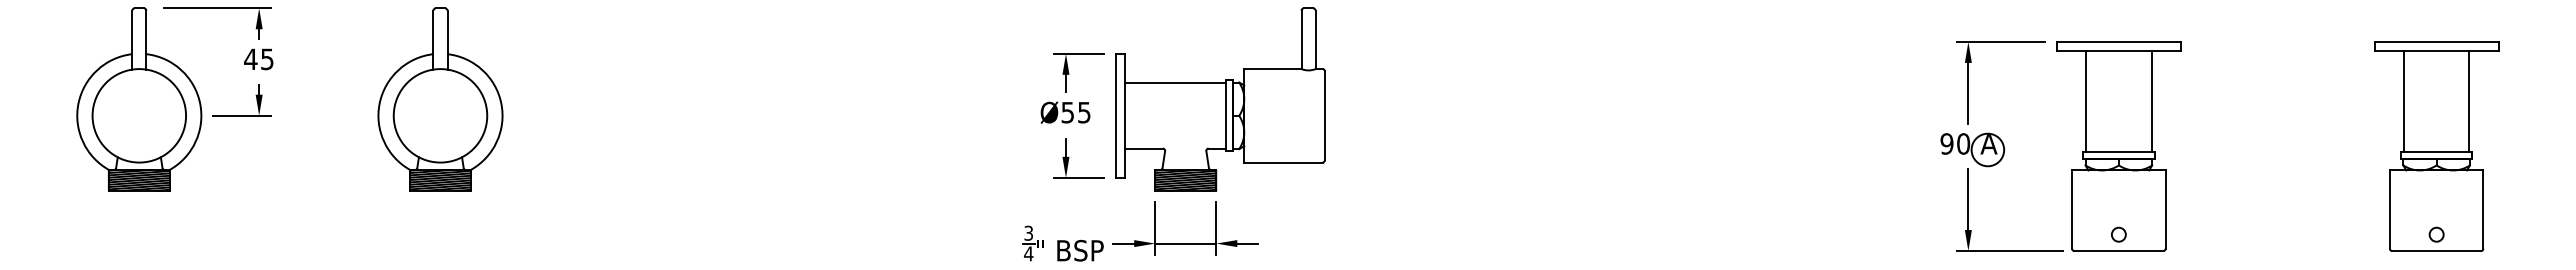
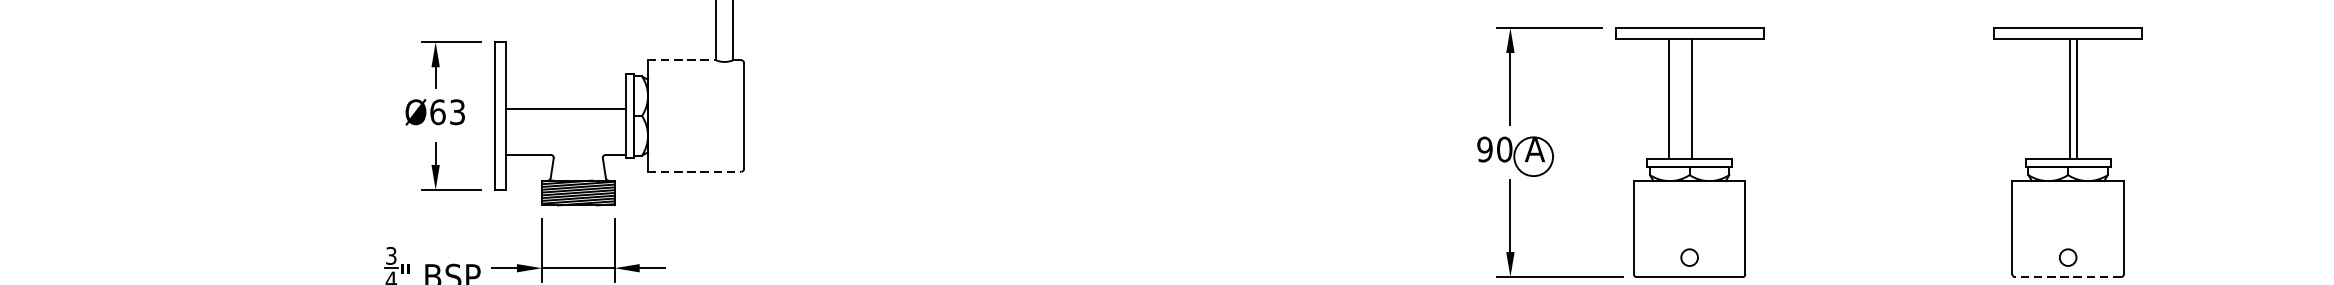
line: (1272, 69) -> (681, 60), solid -> dashed
line: (1175, 83) -> (566, 109), moved
line: (2086, 101) -> (1692, 98), moved
line: (2151, 101) -> (1668, 98), moved
line: (2403, 101) -> (2076, 98), moved
line: (2469, 101) -> (2070, 98), moved
text: (1075, 112) -> (447, 112), Ø55 -> Ø63
line: (1283, 162) -> (694, 171), solid -> dashed
line: (2436, 251) -> (2067, 277), solid -> dashed

